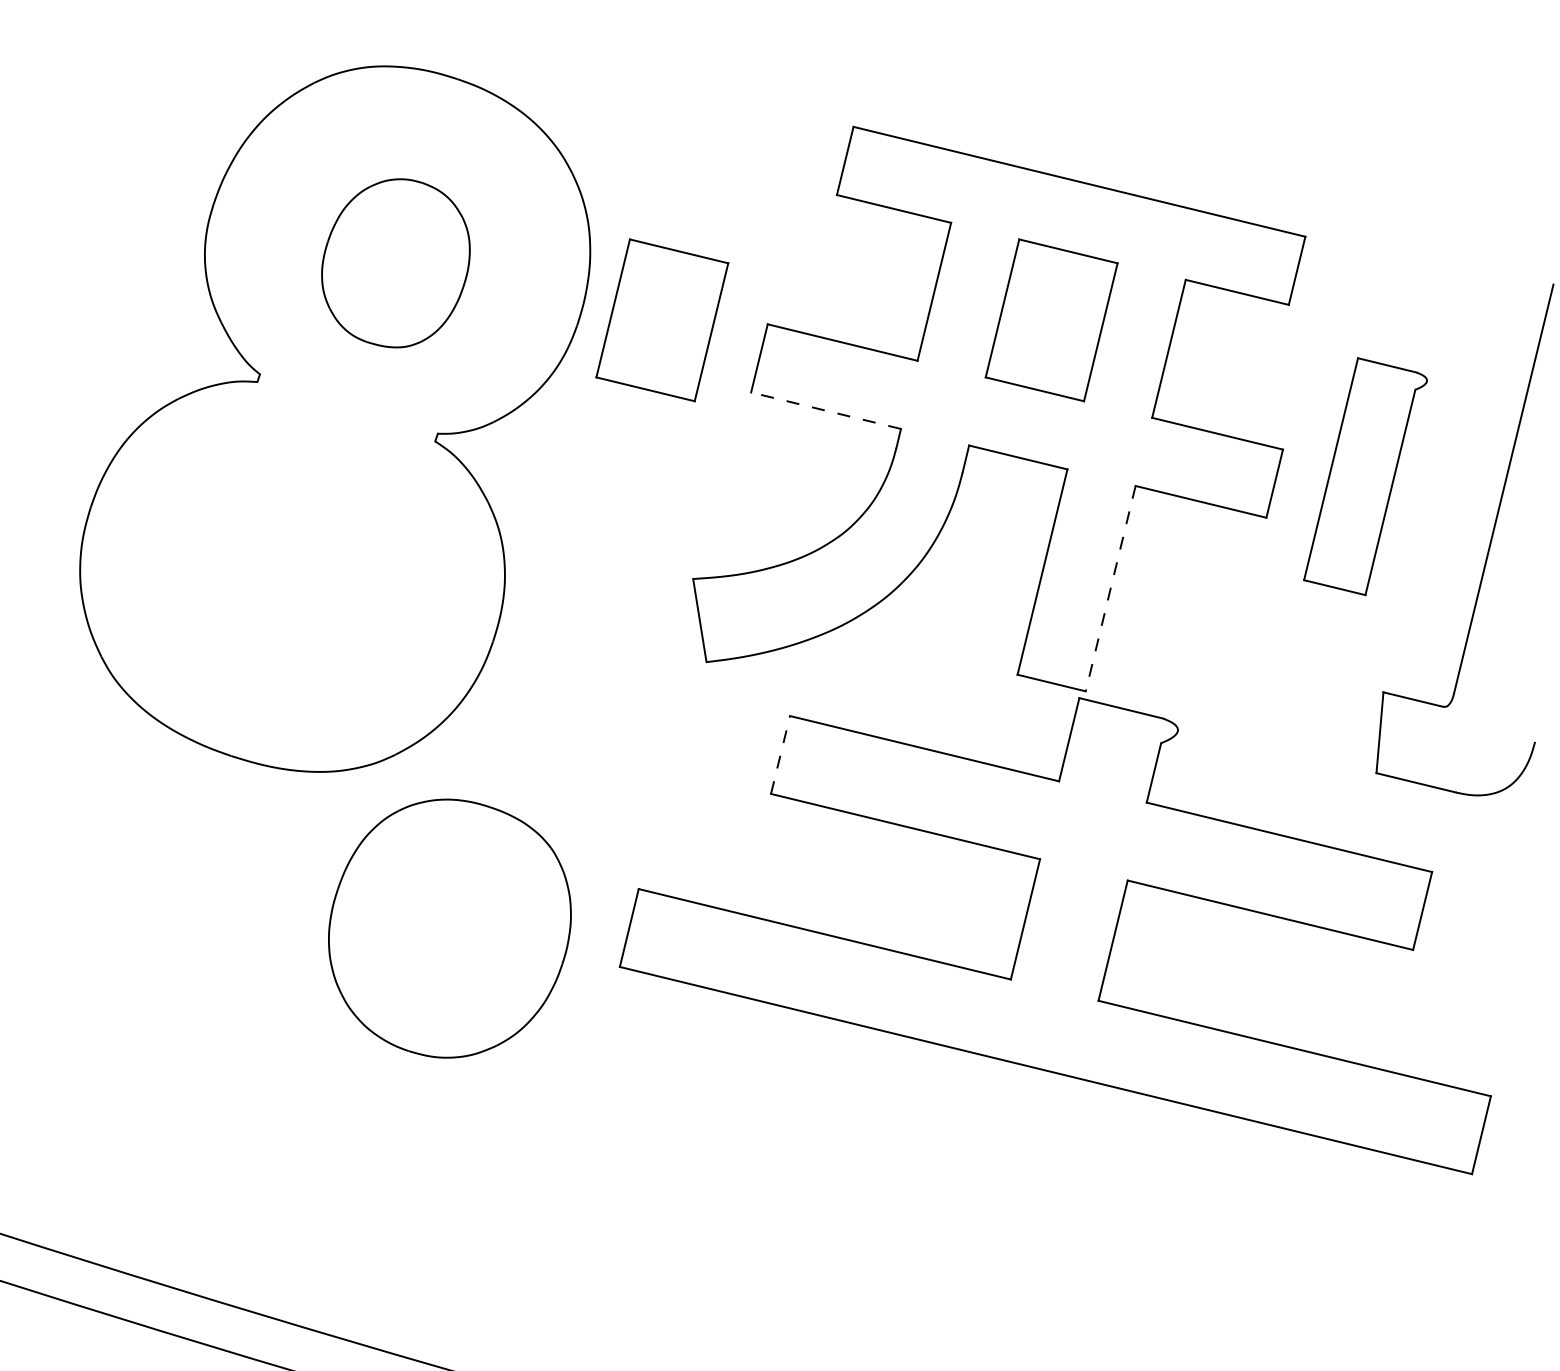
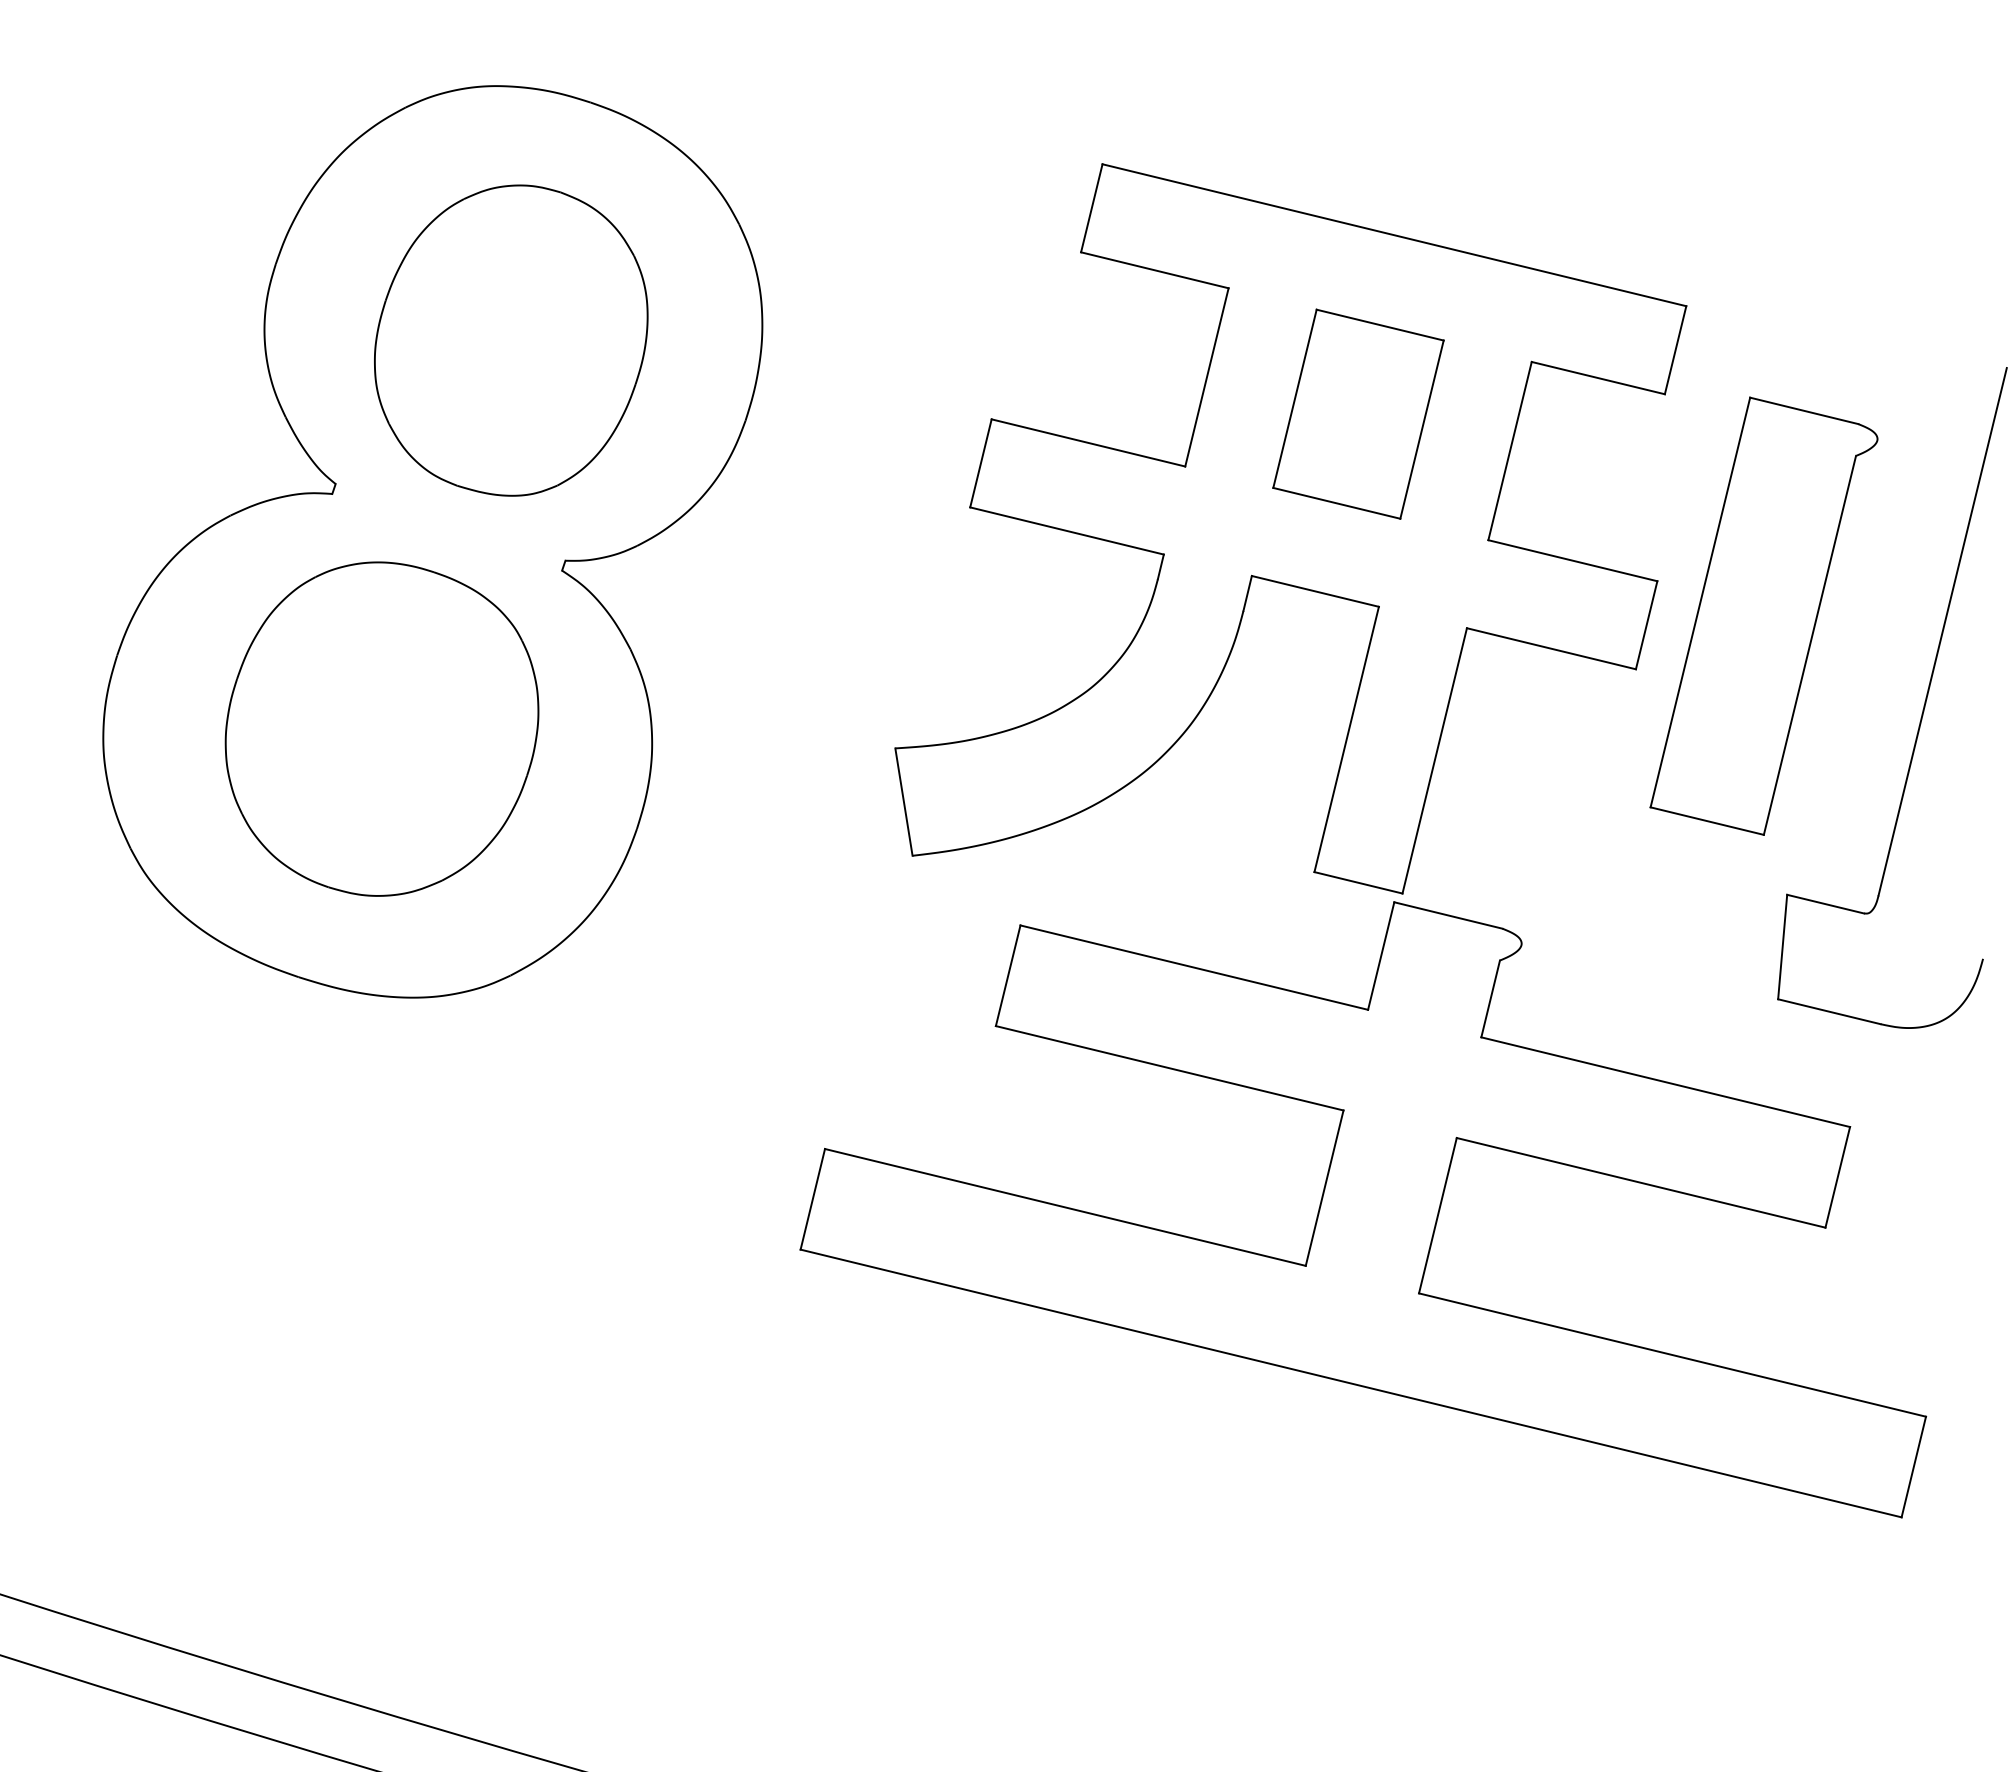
part: (396, 263) -> (511, 340), size x1.43
part: (662, 319) -> (855, 413), removed
line: (826, 410) -> (1067, 530), dashed -> solid
part: (1365, 476) -> (1763, 615), size x1.43
line: (1110, 588) -> (1434, 760), dashed -> solid
line: (780, 754) -> (1008, 975), dashed -> solid
part: (449, 928) -> (381, 728), moved

